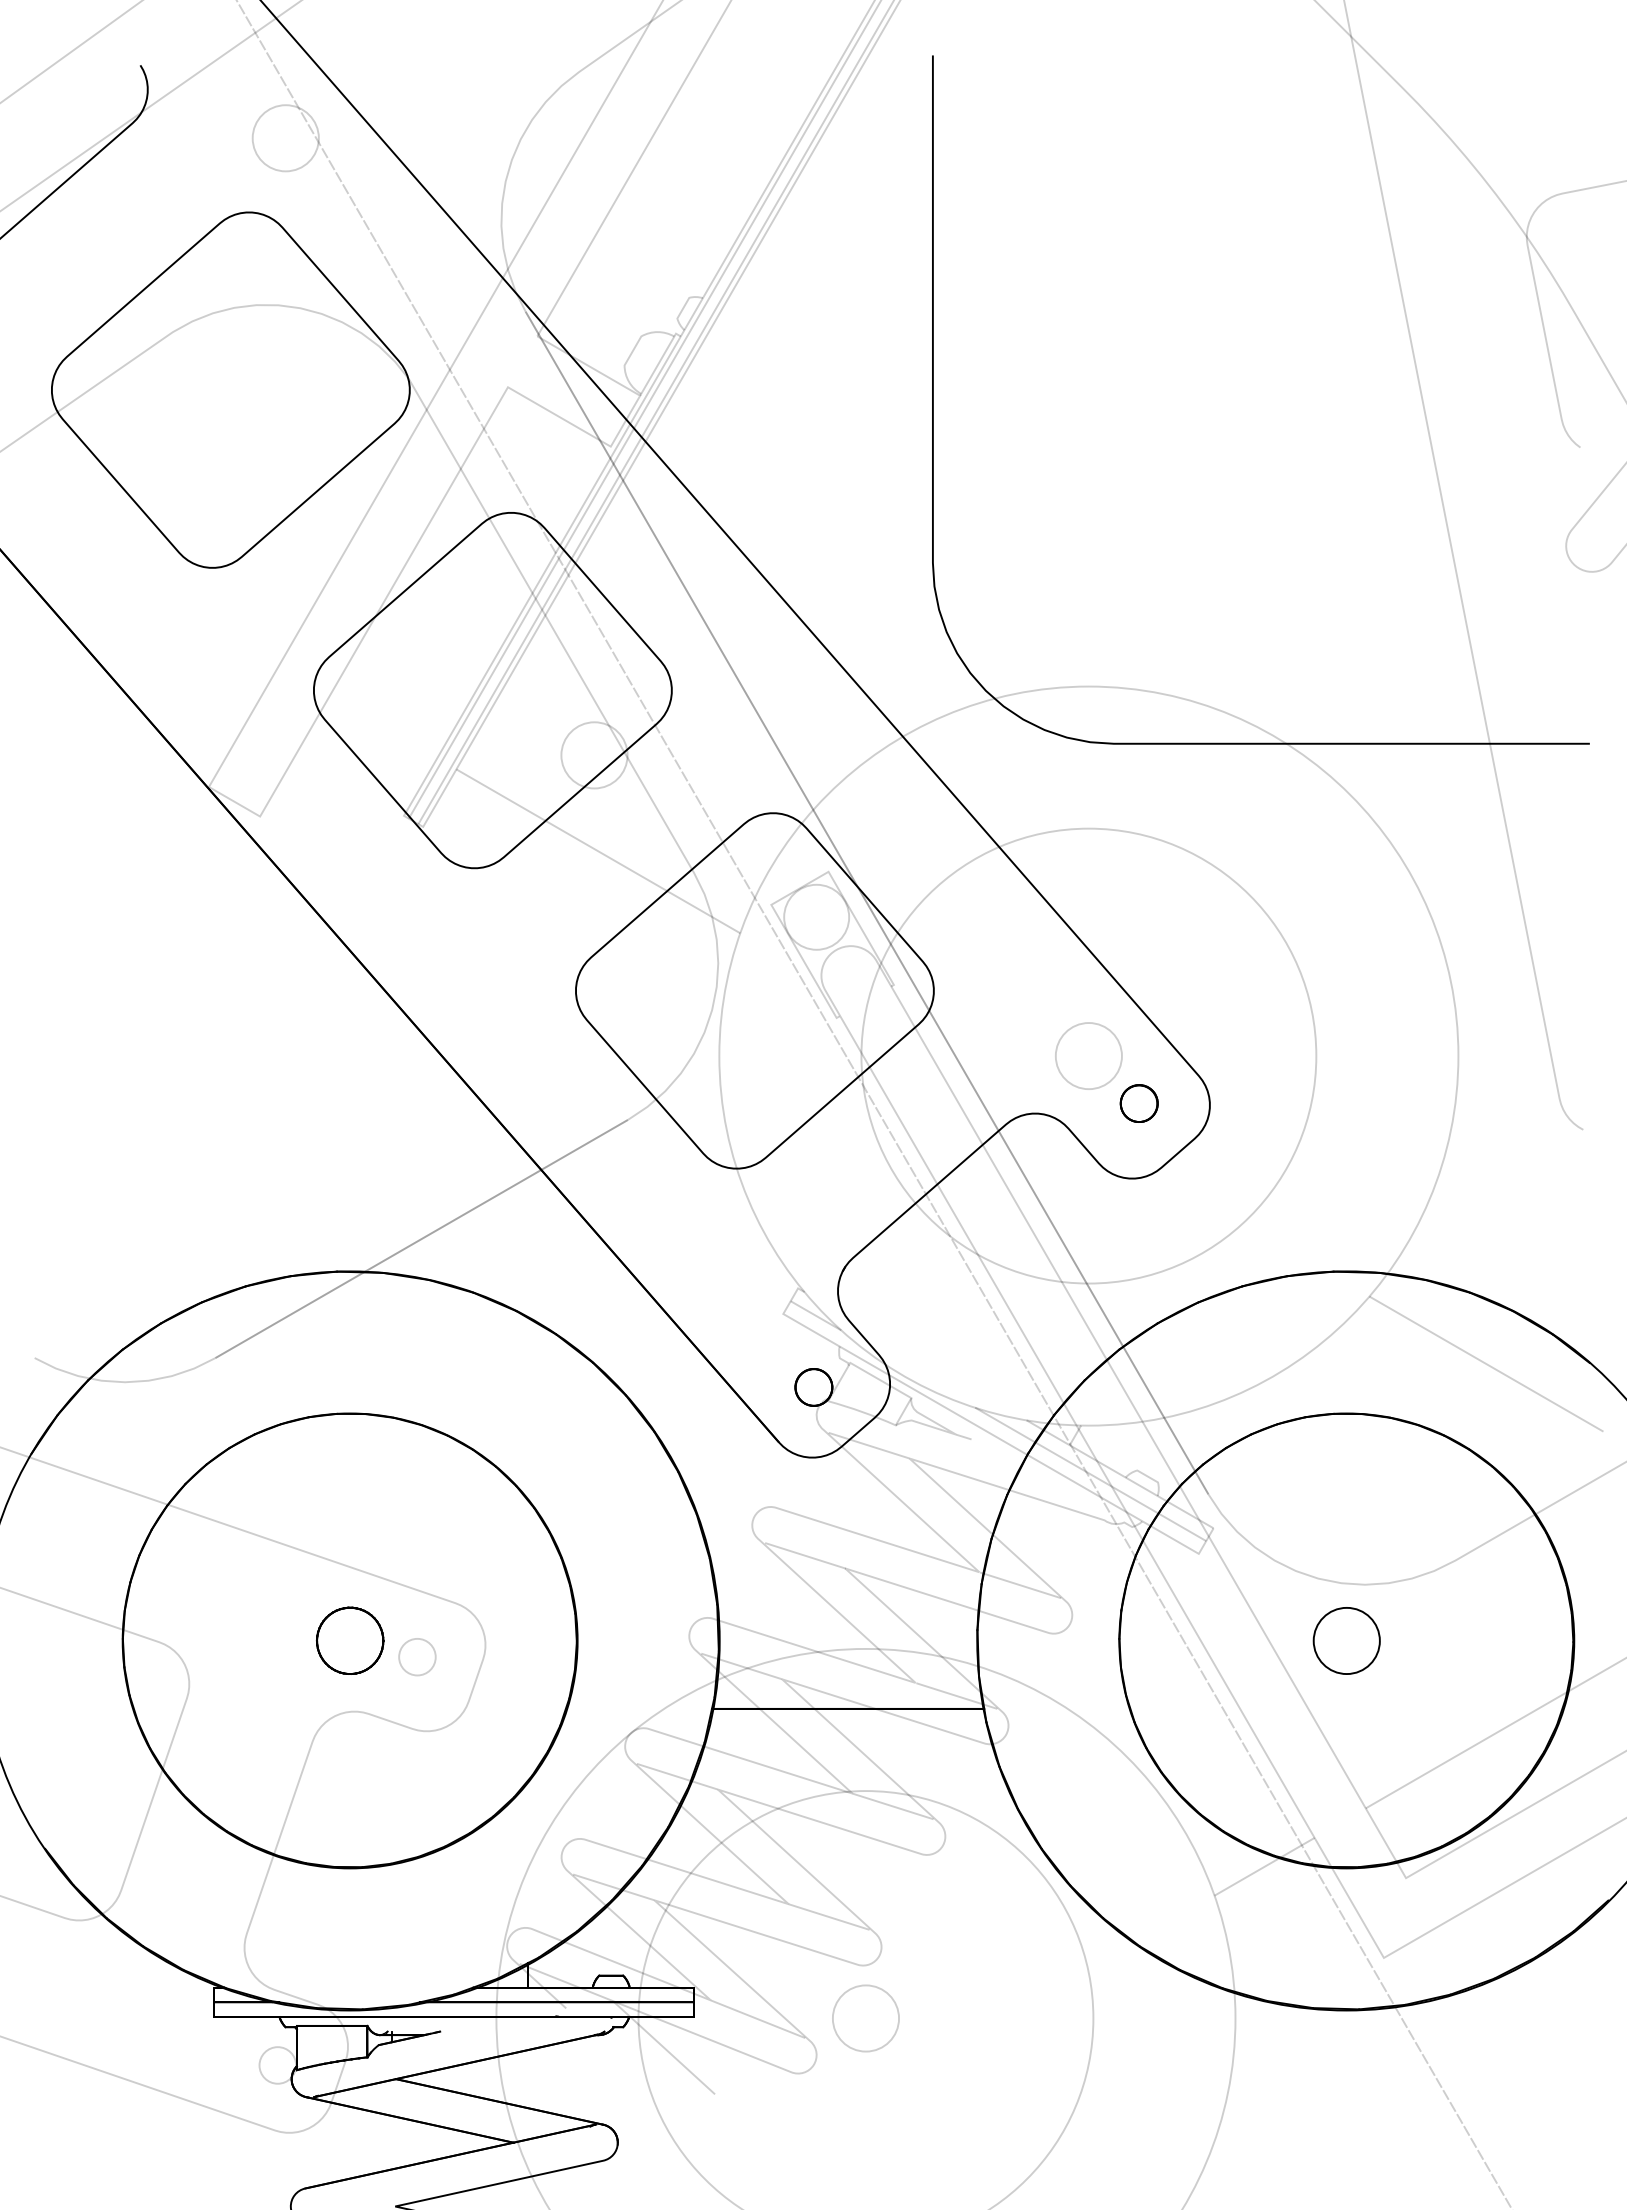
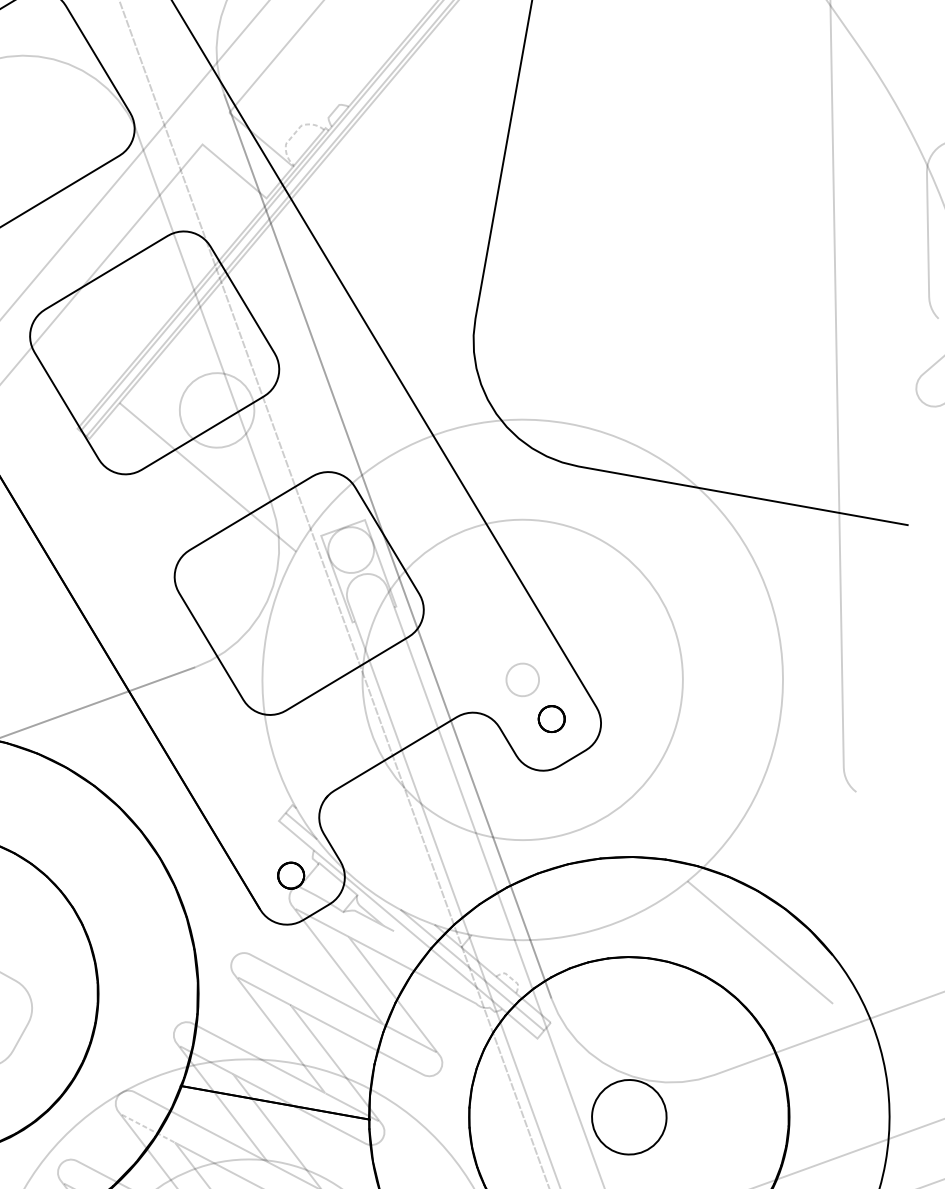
line: (632, 350) -> (293, 134), solid -> dashed
circle: (594, 755) -> (217, 410), size x1.6
circle: (1088, 1055) -> (522, 679), size x0.7
line: (1147, 1476) -> (511, 978), solid -> dashed
circle: (1346, 1640) -> (629, 1116), size x1.6
line: (677, 1776) -> (148, 1128), solid -> dashed

